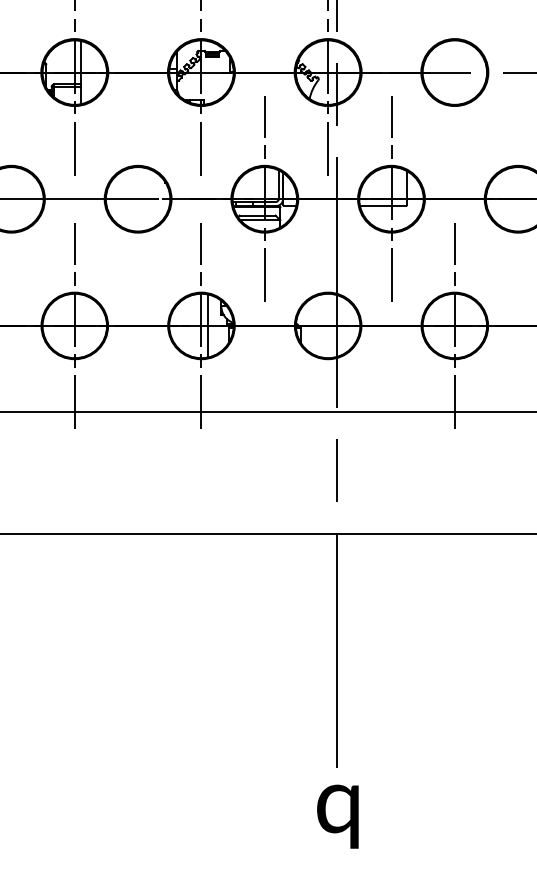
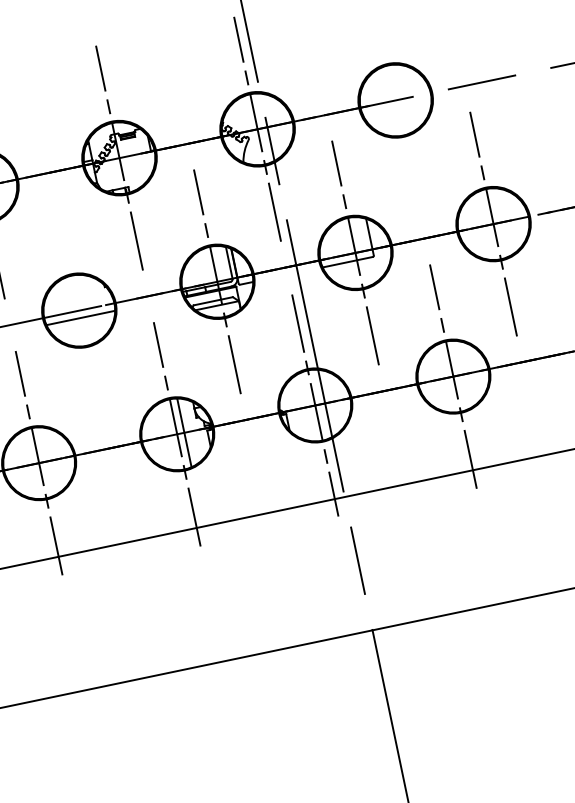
line: (518, 199) -> (493, 224), added
line: (137, 205) -> (80, 317), added
line: (328, 325) -> (315, 404), added

